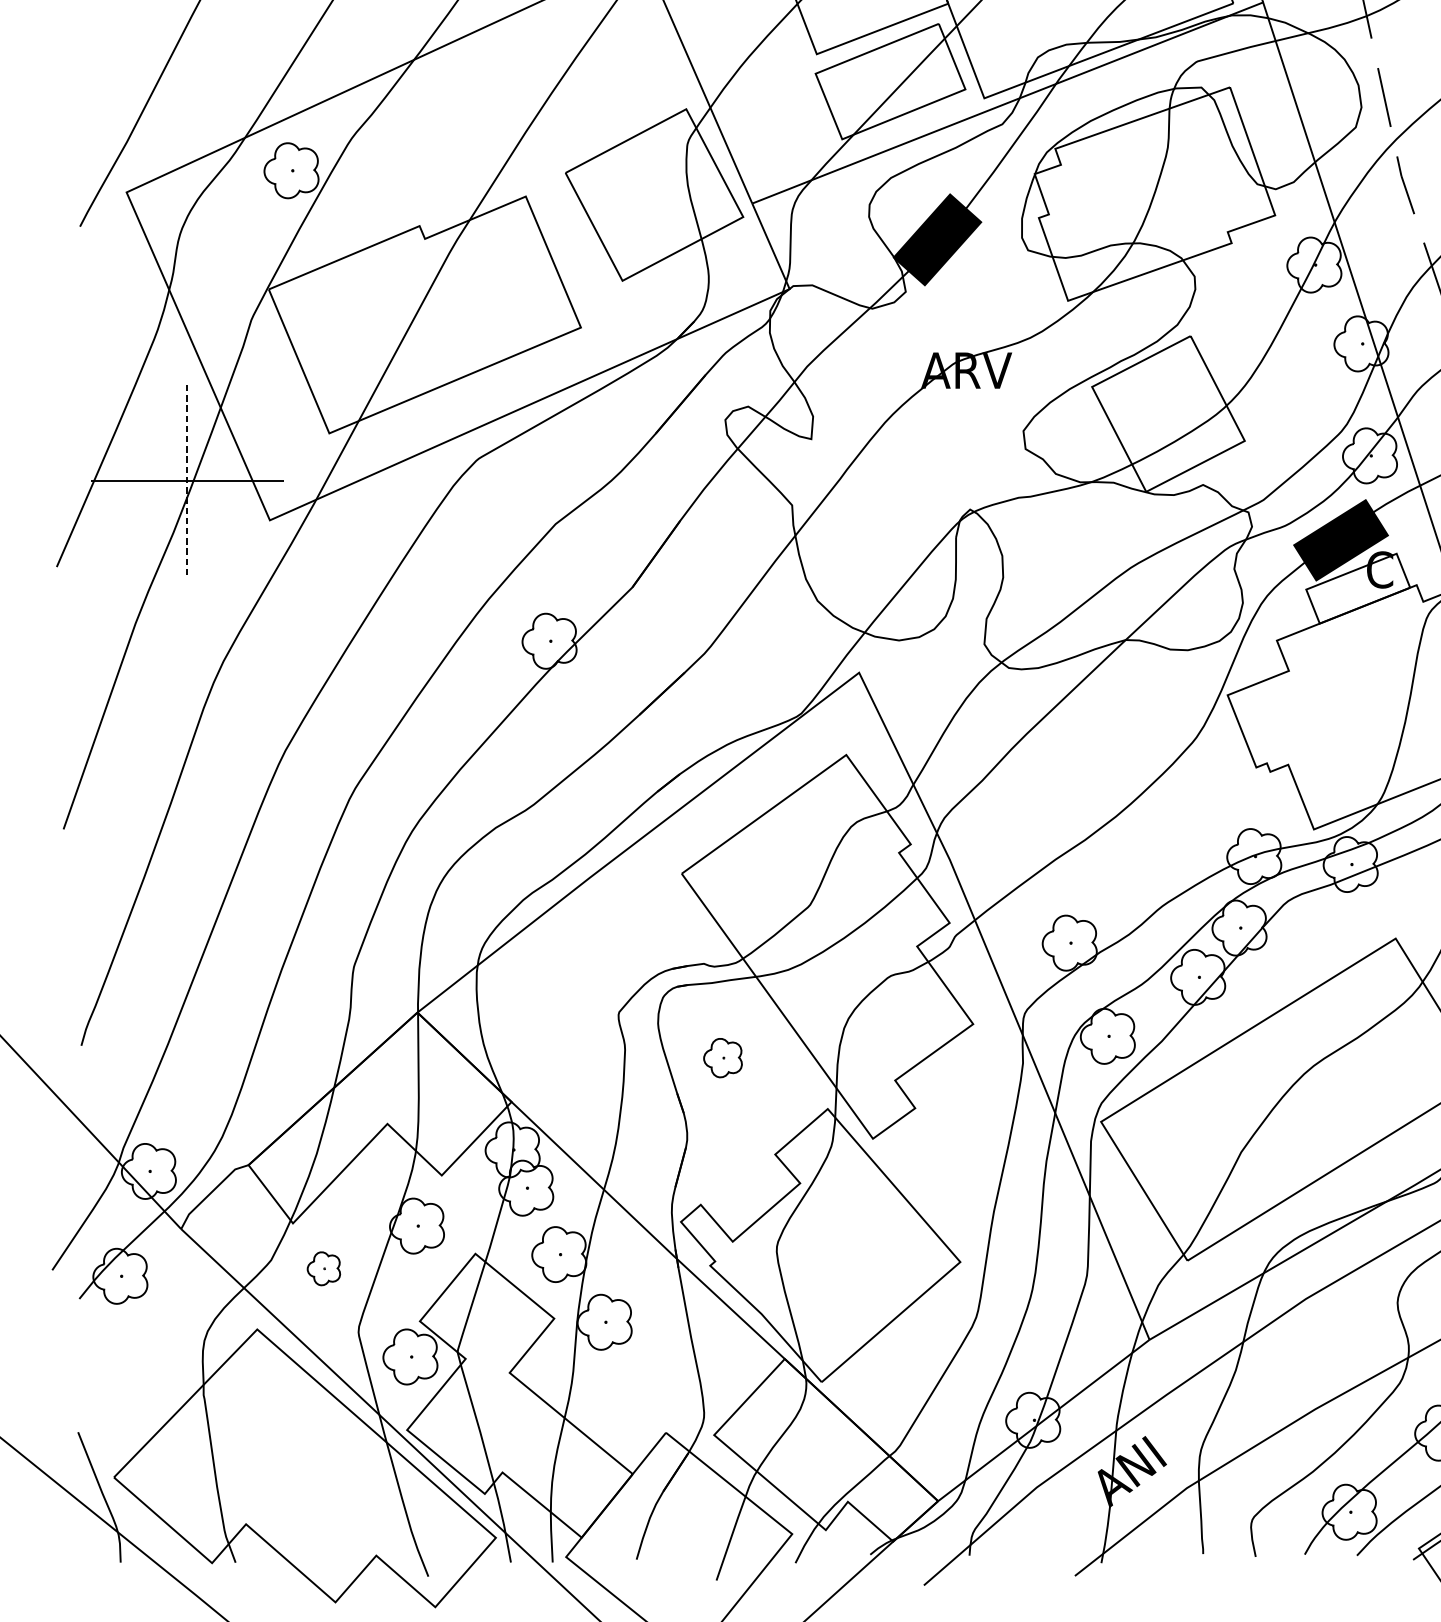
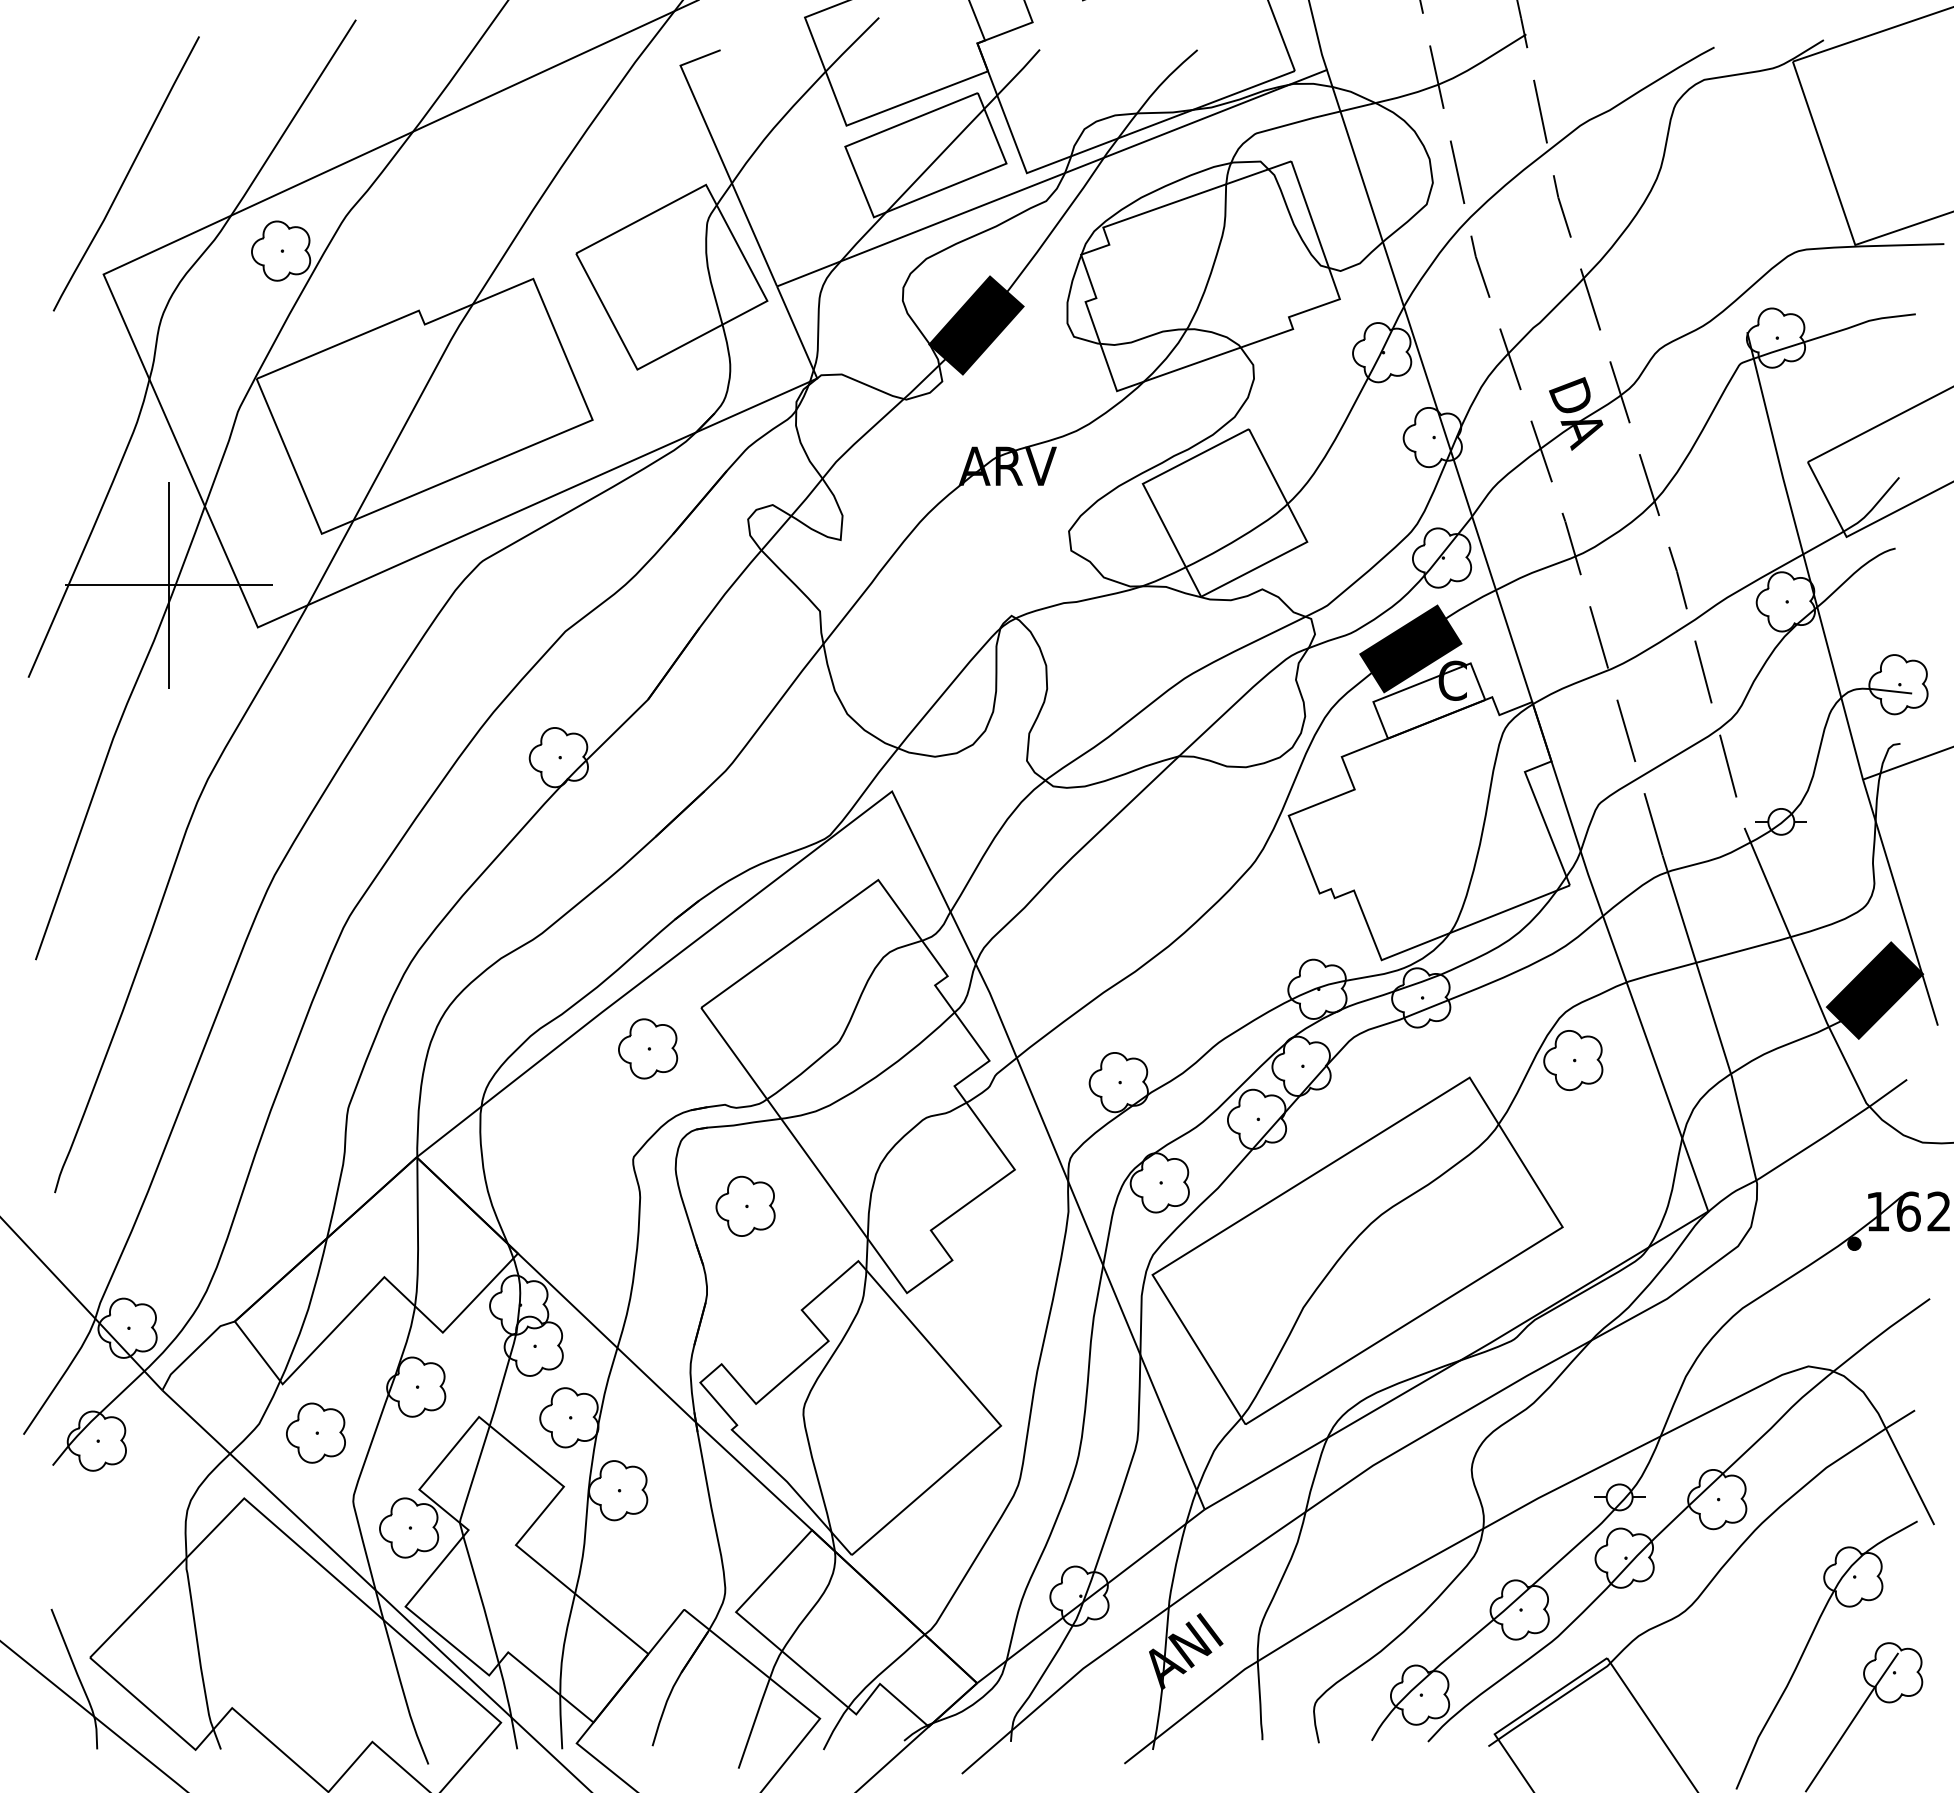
line: (186, 481) -> (168, 585), dashed -> solid
part: (632, 911) -> (648, 1048), added
part: (722, 1057) -> (745, 1205), size x1.43
part: (323, 1268) -> (315, 1432), size x1.67

